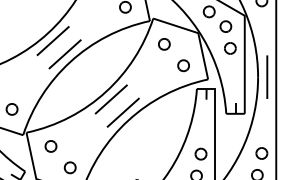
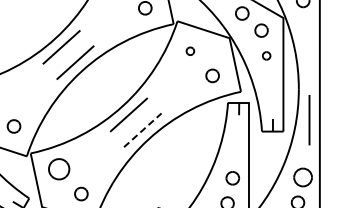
part: (164, 44) -> (190, 51), size x0.6
part: (230, 48) -> (266, 55), size x0.6
line: (267, 77) -> (309, 120), moved
line: (123, 112) -> (143, 129), solid -> dashed
part: (50, 146) -> (58, 169), size x1.6
part: (262, 153) -> (303, 177), size x1.4

